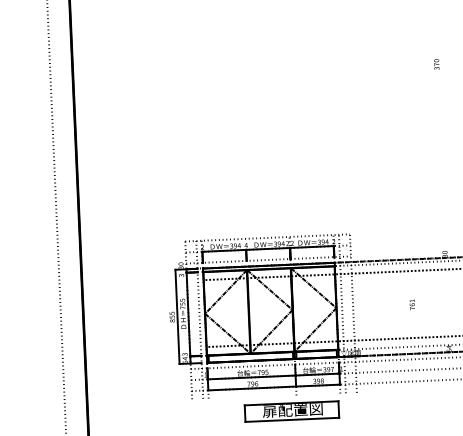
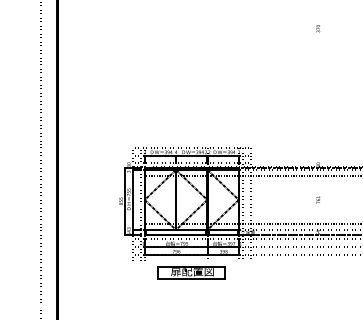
text: (411, 304) -> (317, 199), moved
part: (291, 411) -> (191, 272), moved

